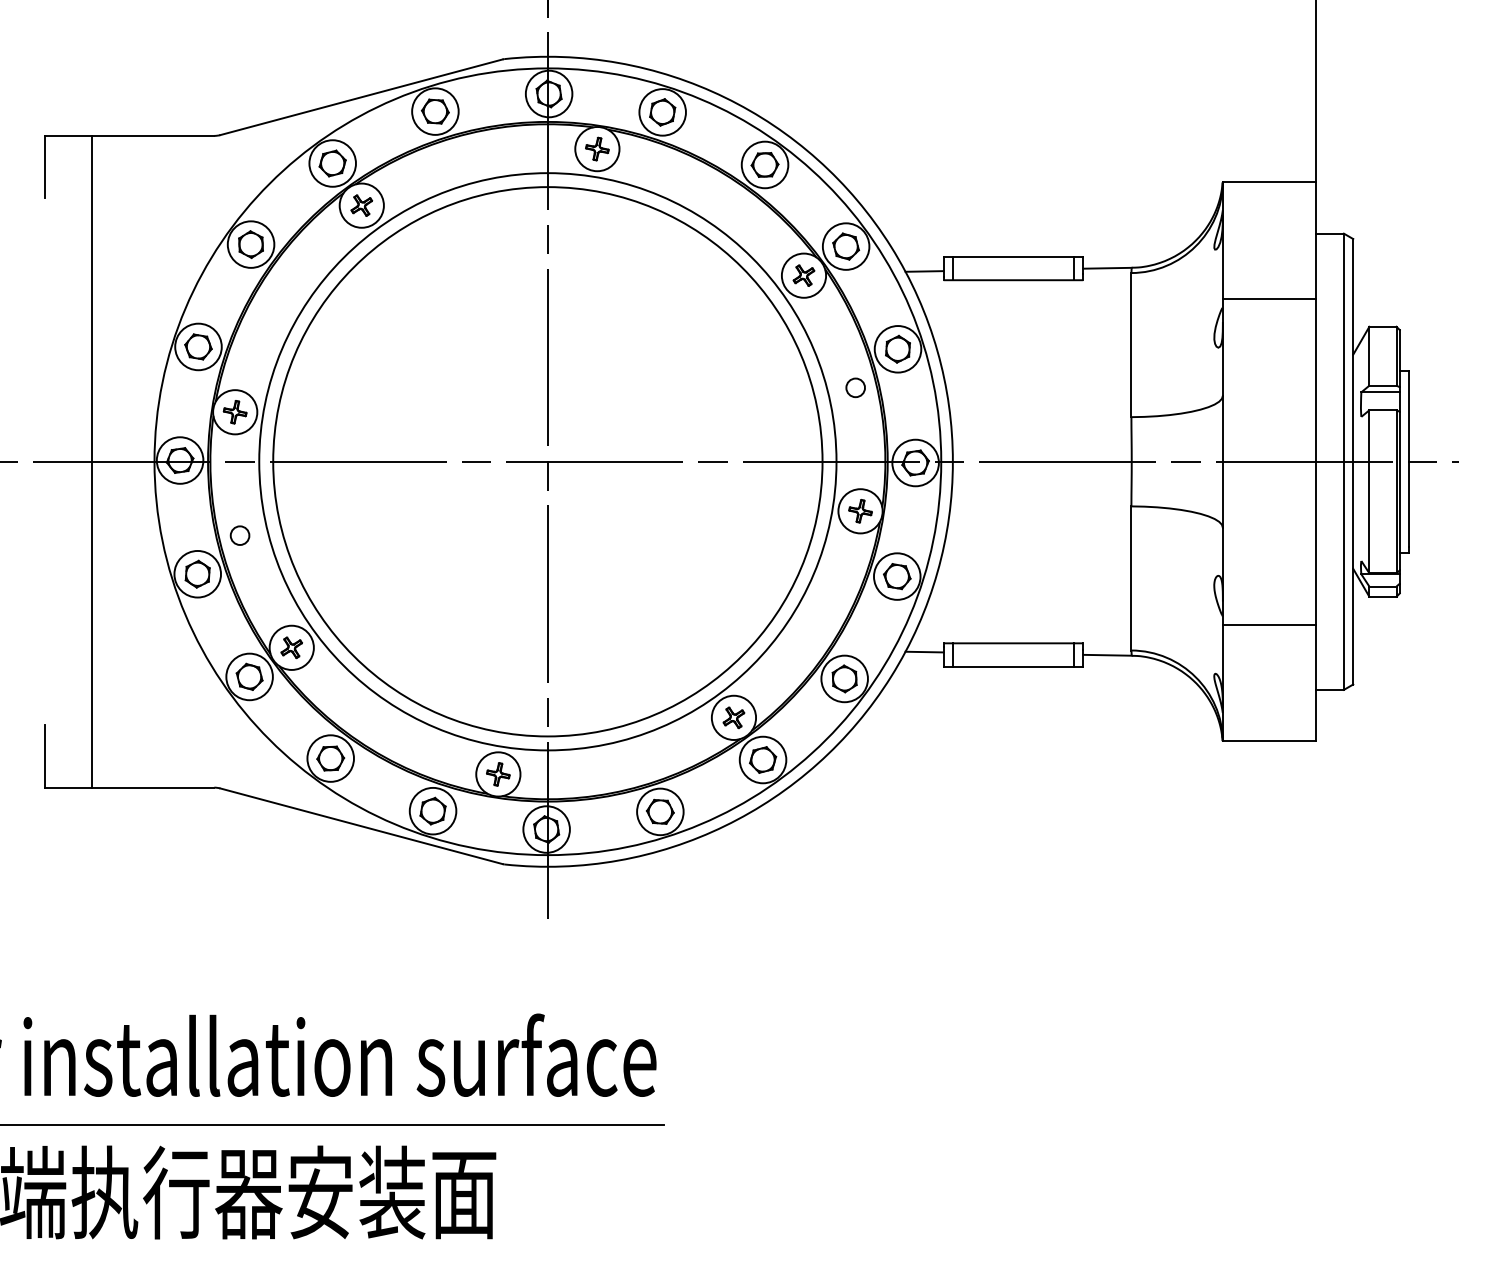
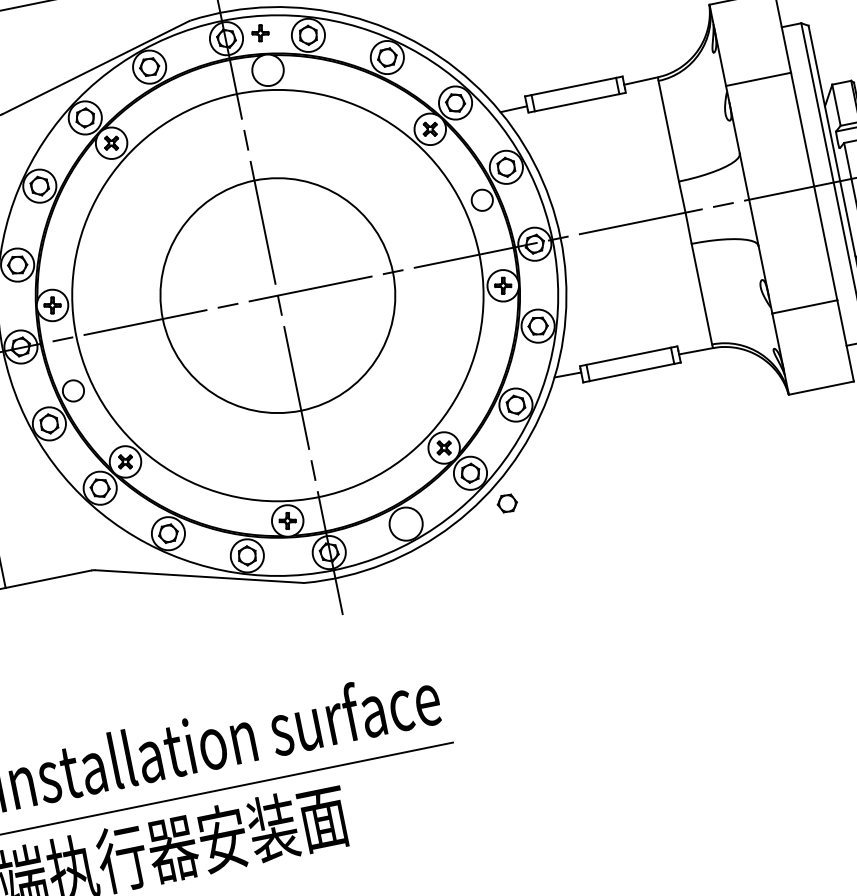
part: (597, 148) -> (260, 32), moved
circle: (855, 387) -> (482, 200), size x1.6
circle: (547, 461) -> (277, 295), size x0.6
circle: (239, 535) -> (73, 390), size x1.6
part: (660, 811) -> (507, 503), moved

